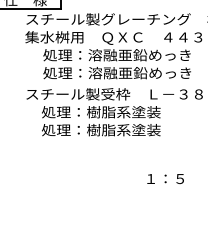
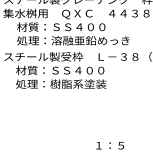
text: (116, 55) -> (72, 27), 処理：溶融亜鉛めっき -> 材質：ＳＳ４００
text: (101, 112) -> (61, 70), 処理：樹脂系塗装 -> 材質：ＳＳ４００
text: (165, 179) -> (110, 146), moved

